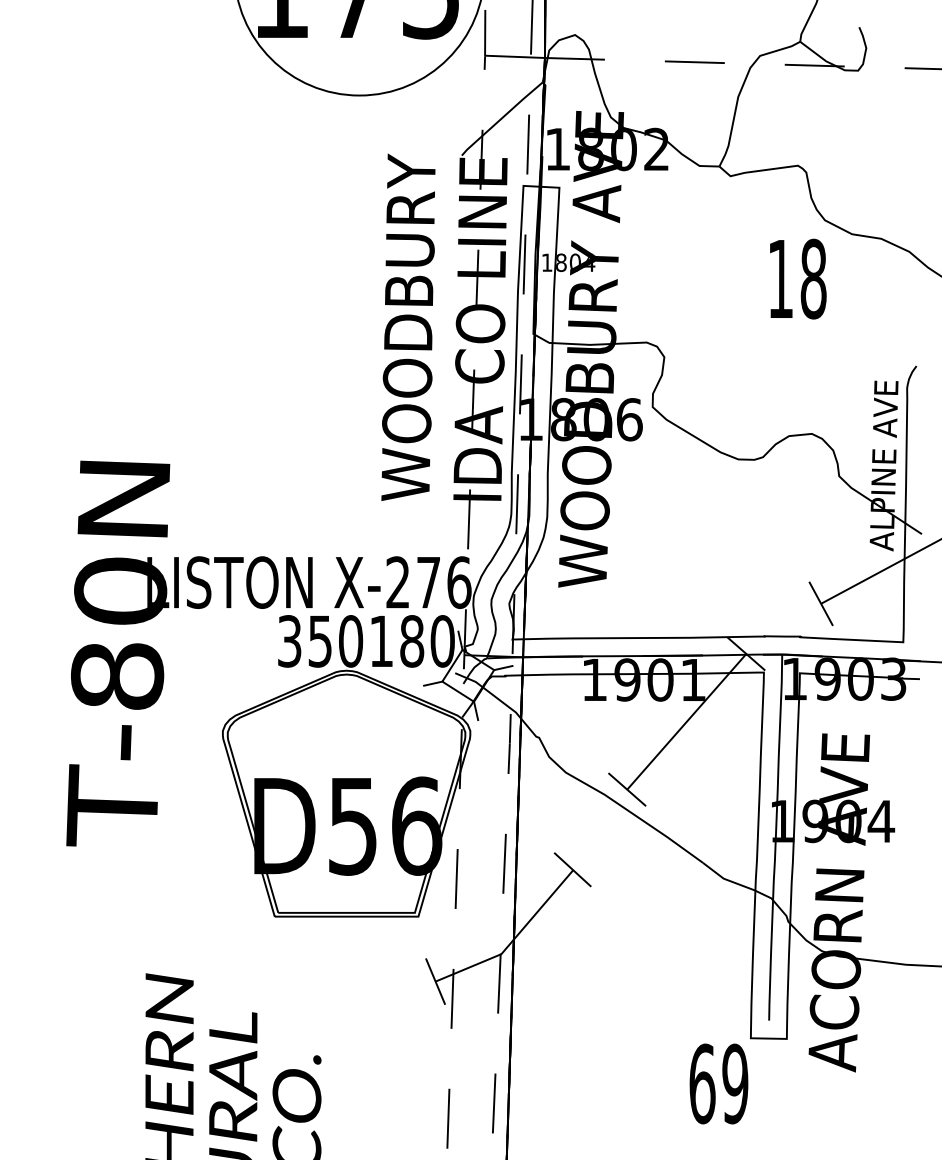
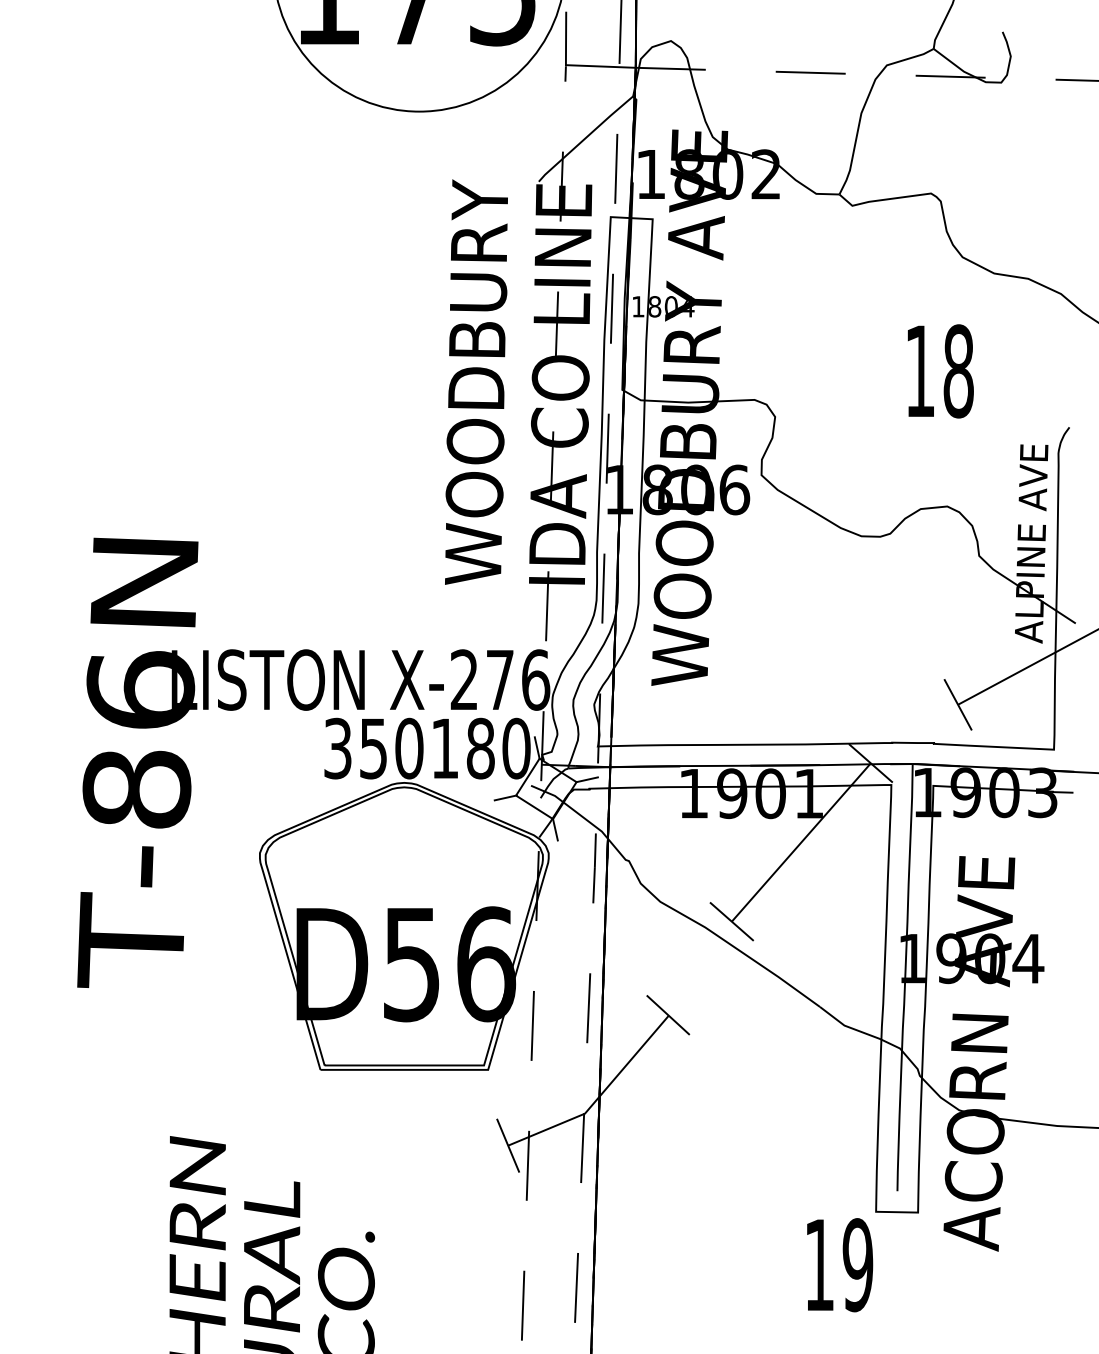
text: (798, 278) -> (941, 370), moved
text: (120, 590) -> (140, 689), T-80N -> T-86N
text: (702, 1083) -> (819, 1264), 69 -> 19

